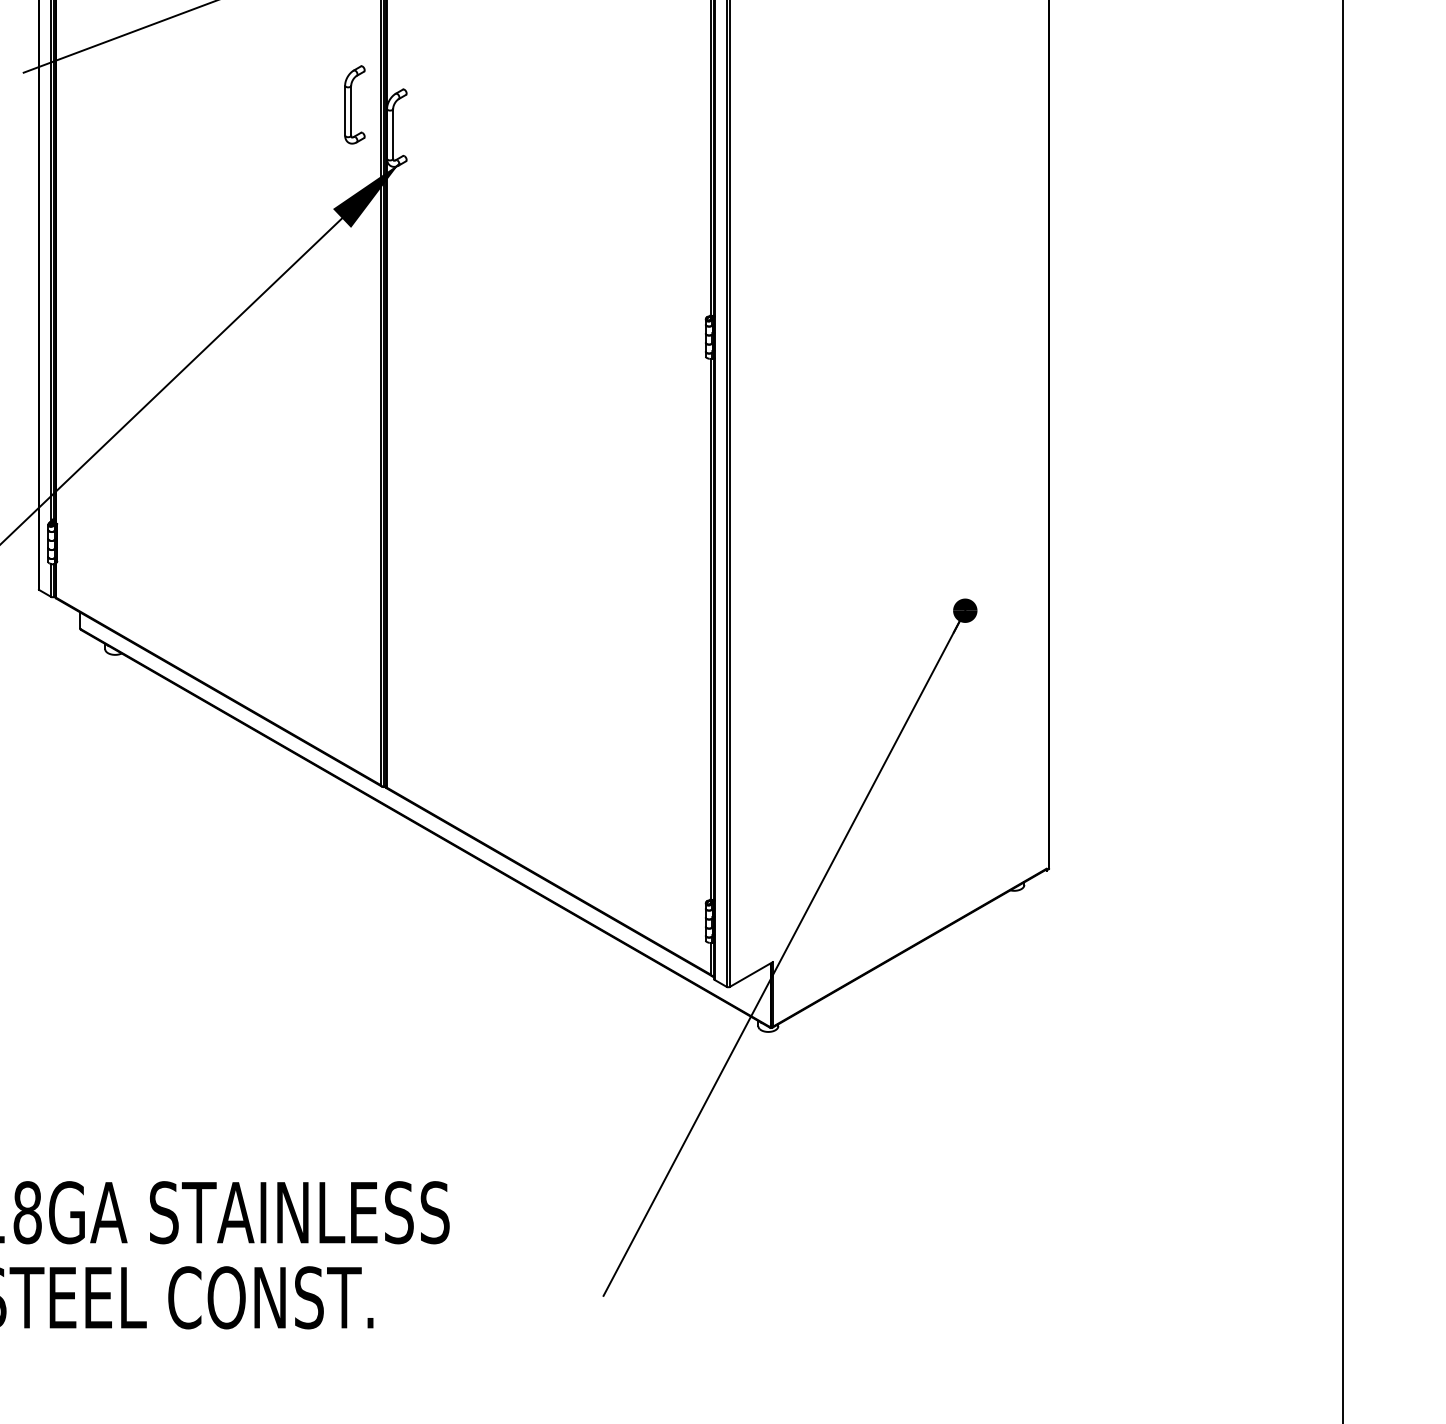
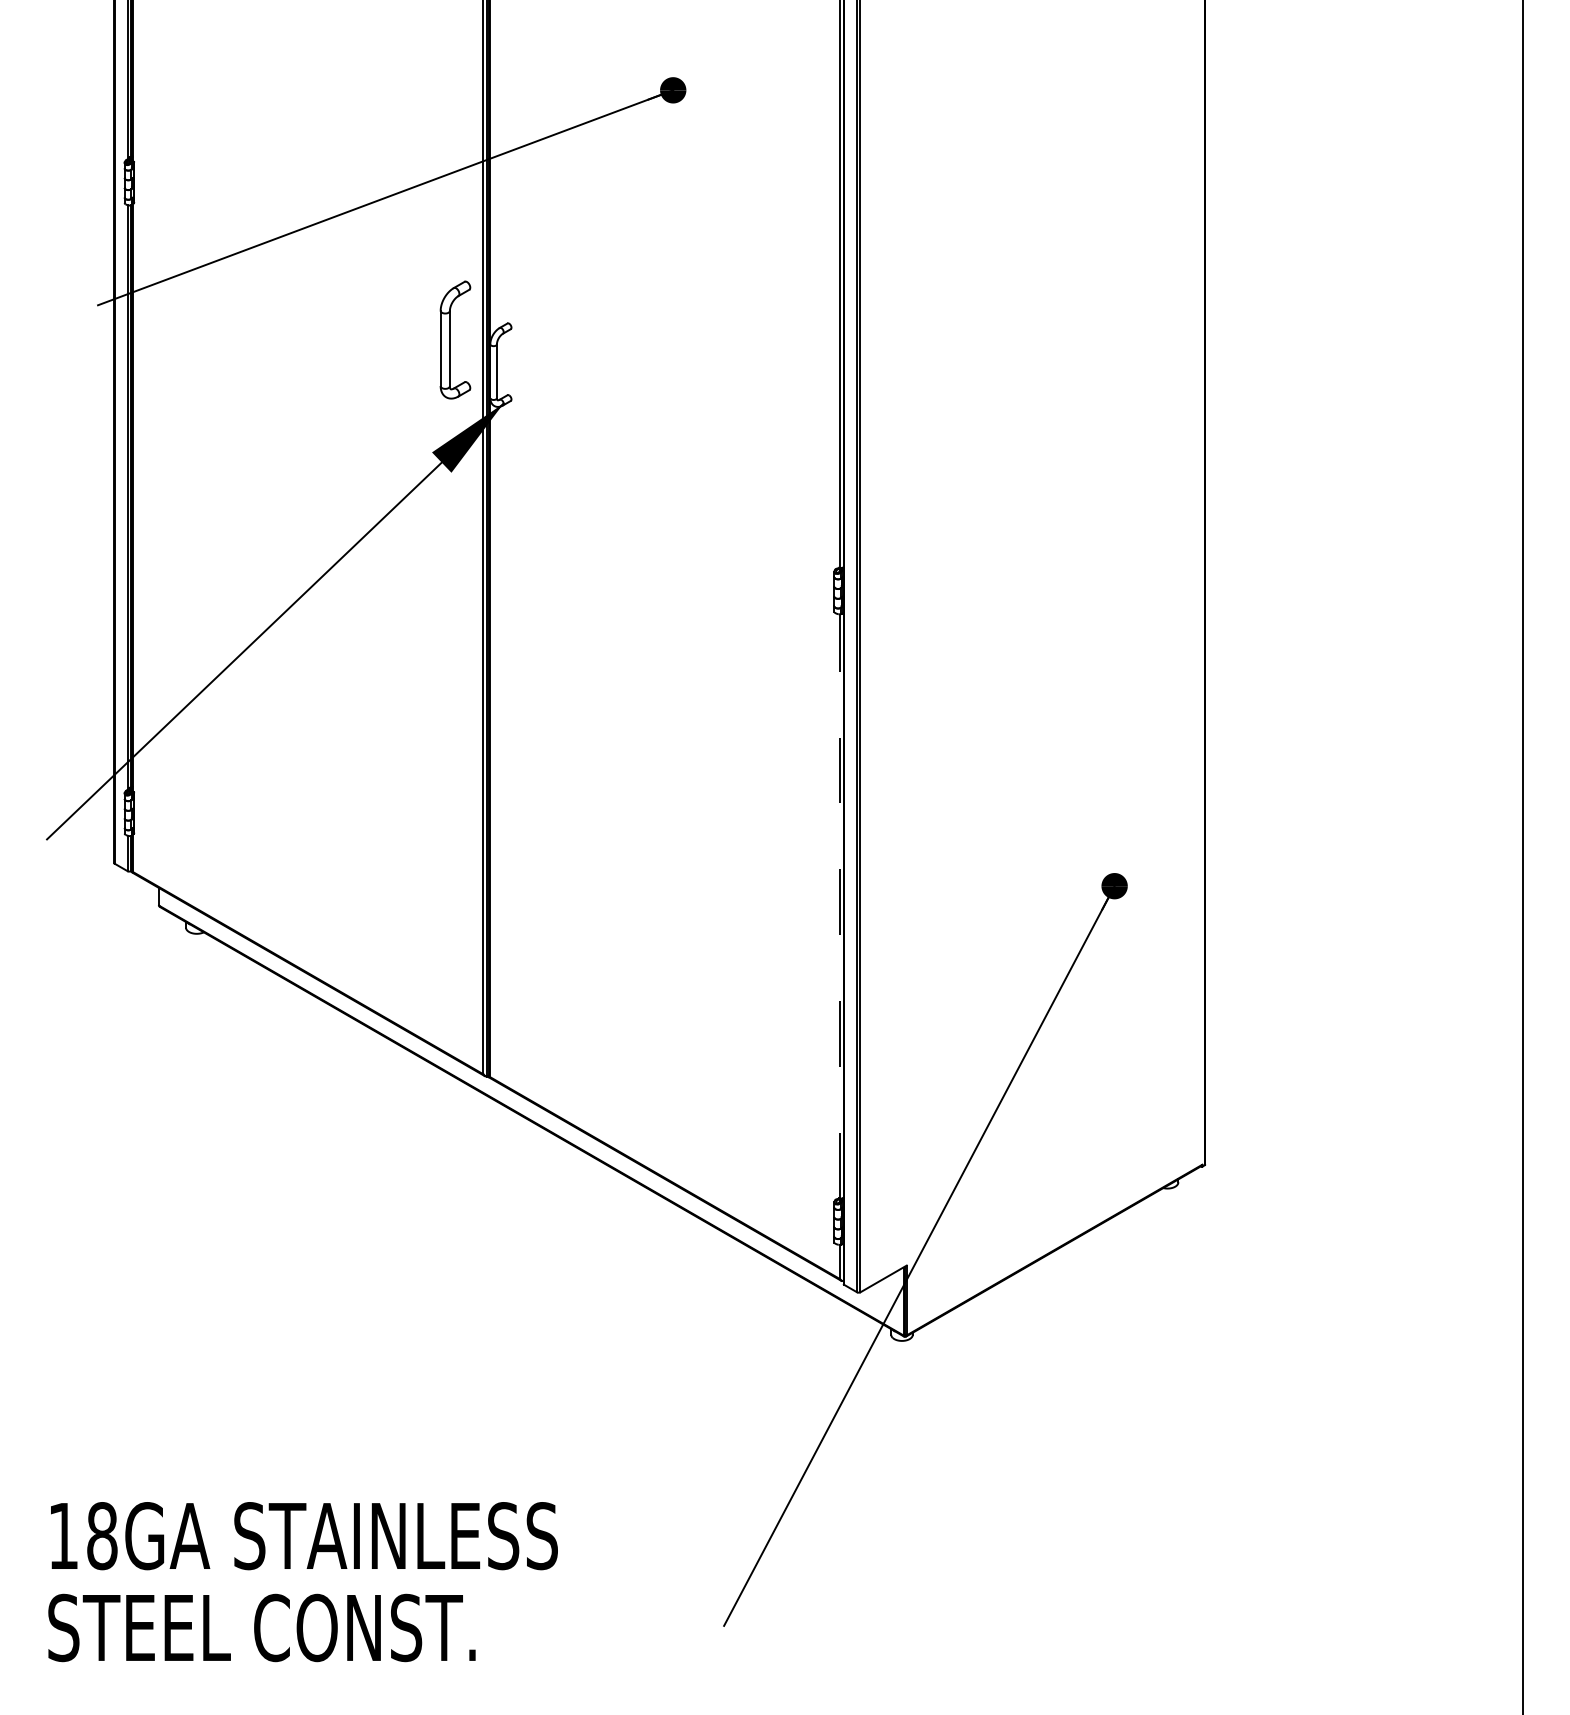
part: (354, 104) -> (455, 339), size x1.4
line: (710, 629) -> (839, 906), solid -> dashed

